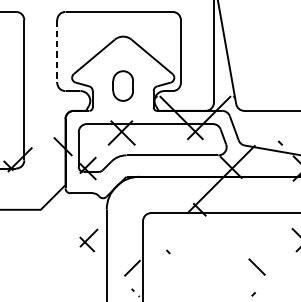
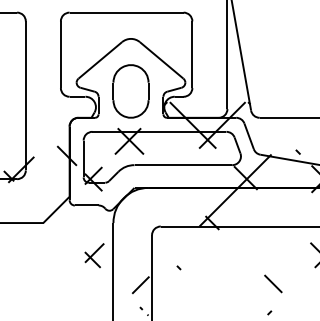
line: (56, 52) -> (60, 55), dashed -> solid
part: (122, 86) -> (130, 91), size x1.67

